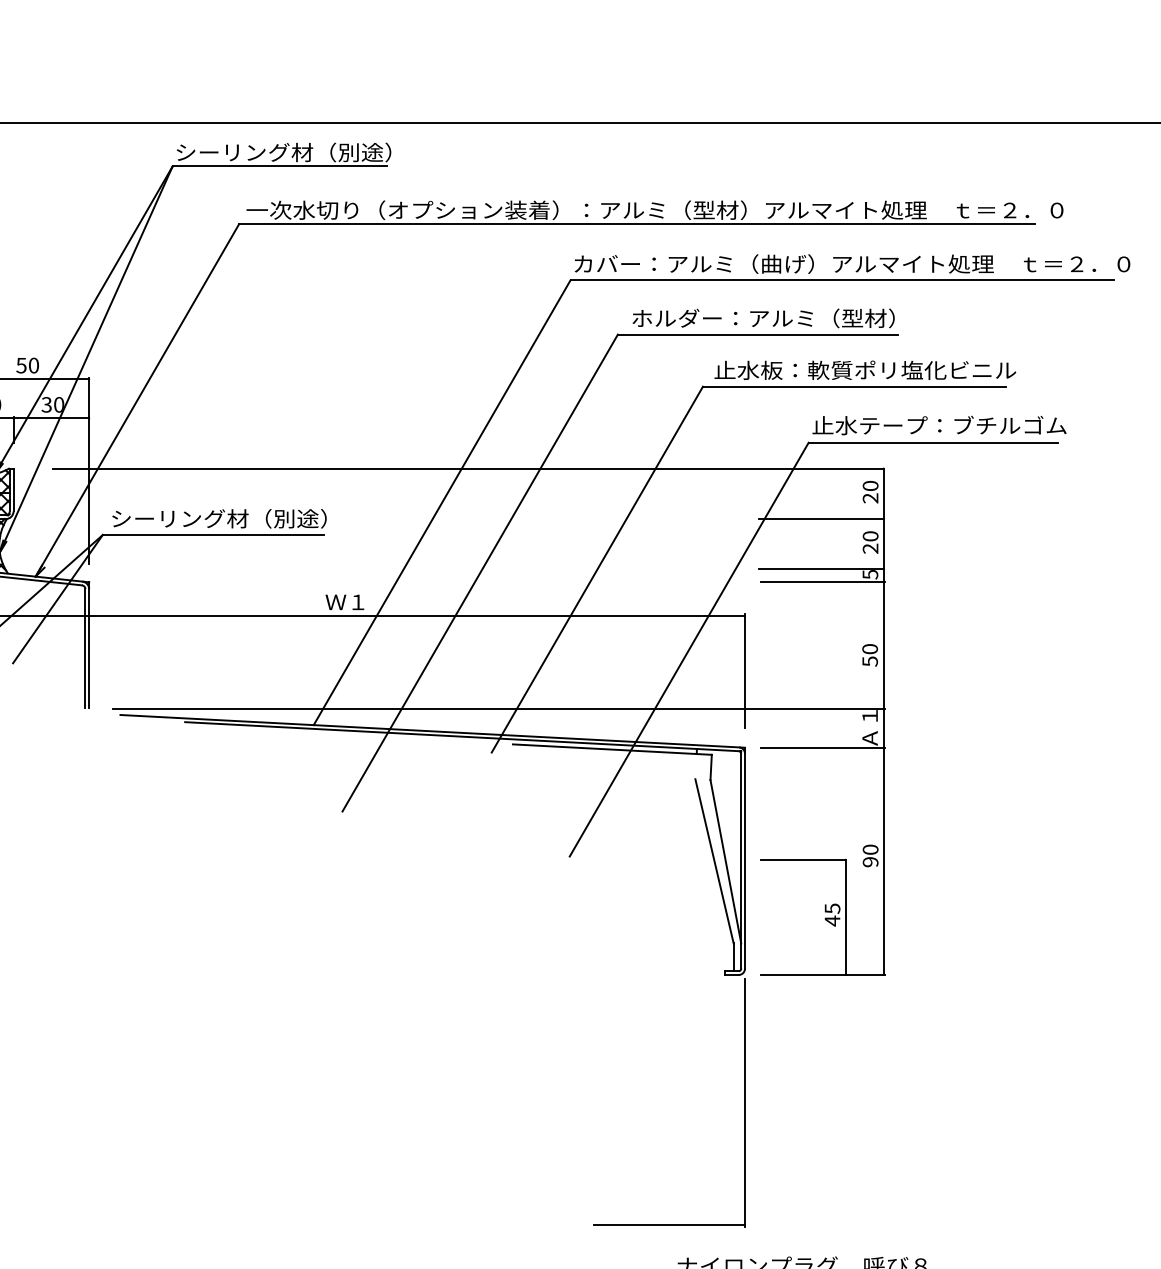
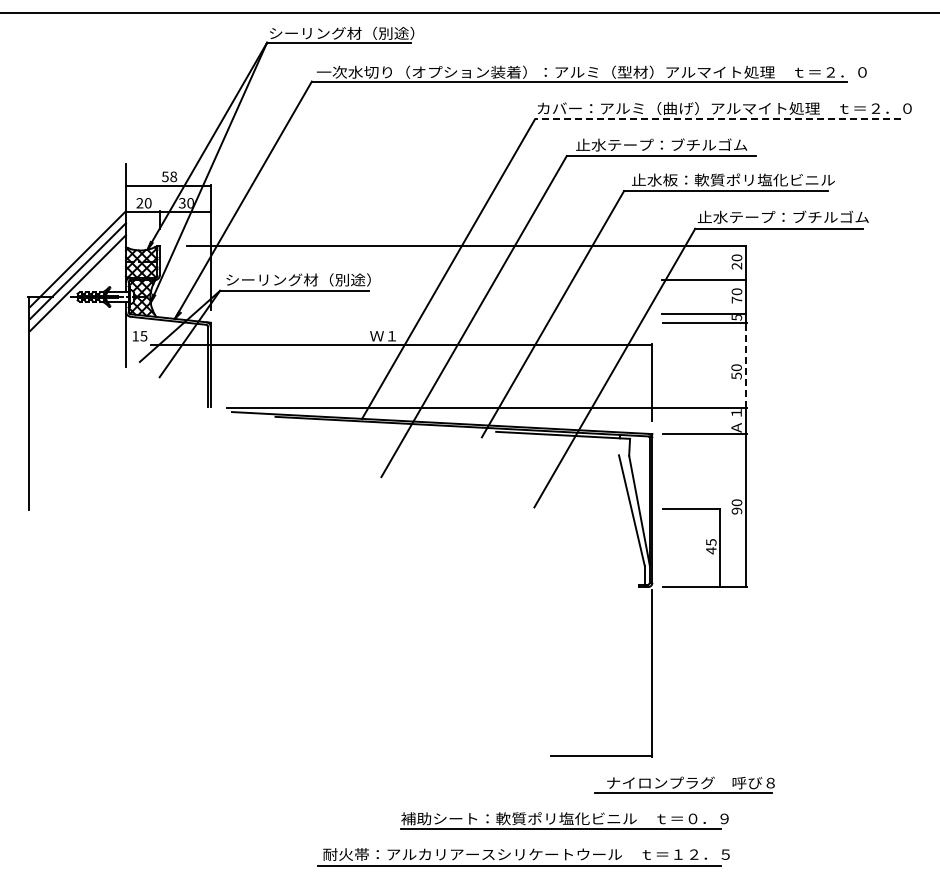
line: (841, 280) -> (717, 119), solid -> dashed
text: (762, 317) -> (664, 144), ホルダー：アルミ（型材） -> 止水テープ：ブチルゴム
text: (33, 365) -> (173, 176), 50 -> 58
text: (869, 547) -> (736, 299), 20 -> 70
line: (883, 645) -> (745, 365), solid -> dashed

